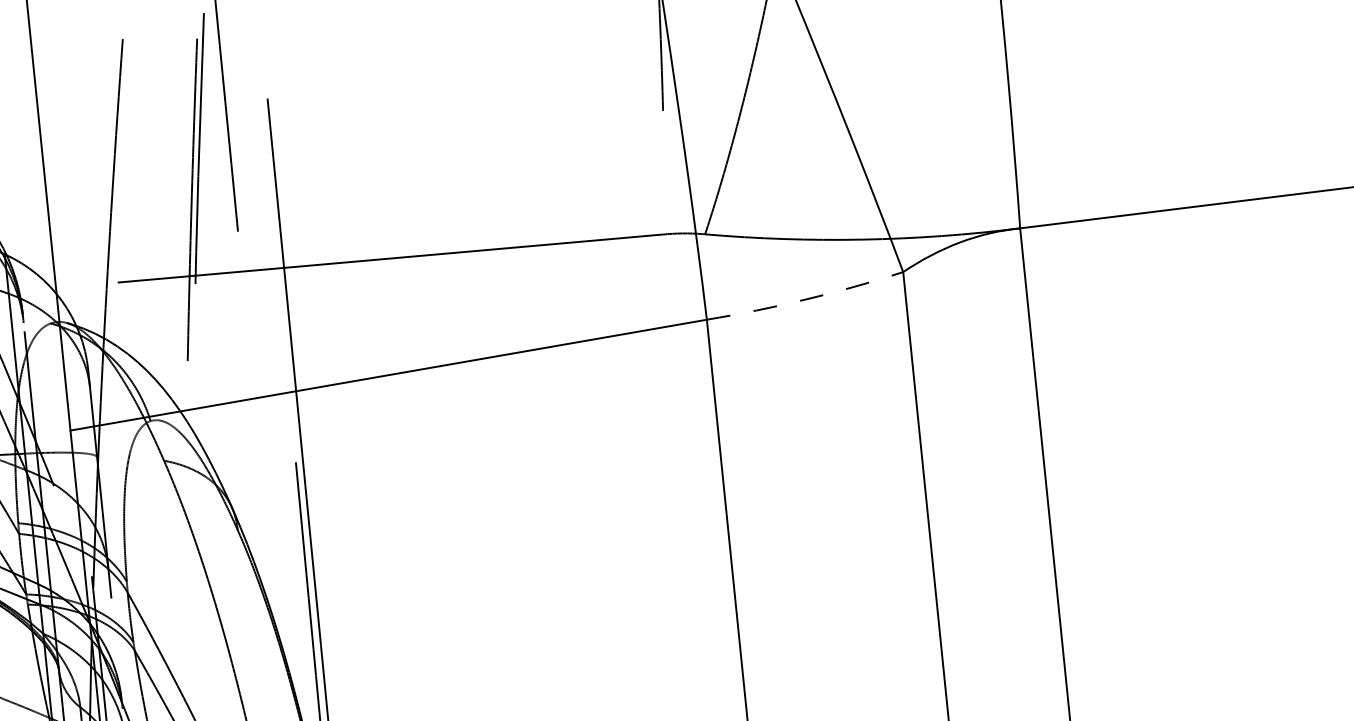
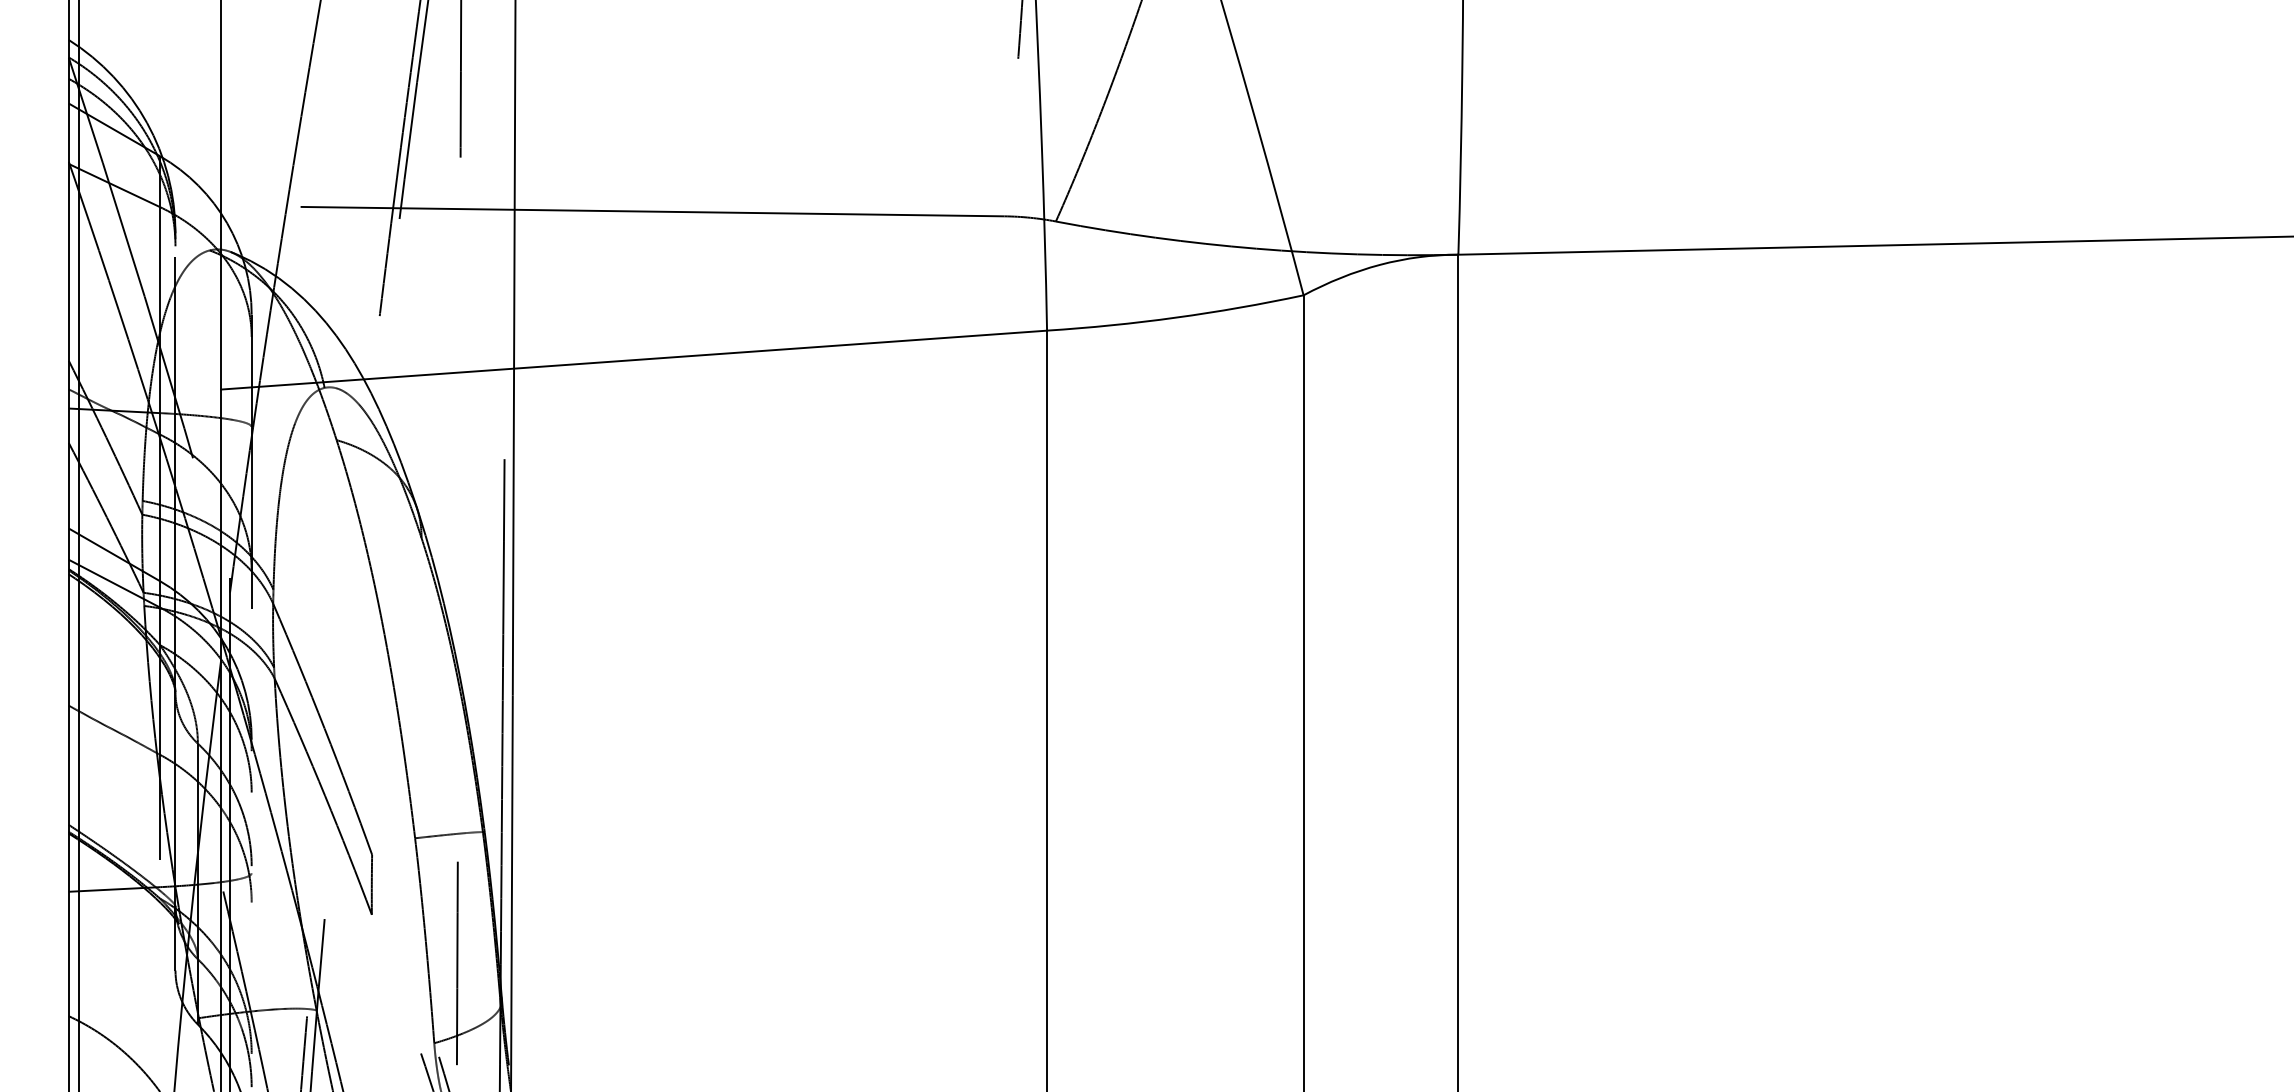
arc: (805, 299) -> (1175, 317), dashed -> solid

